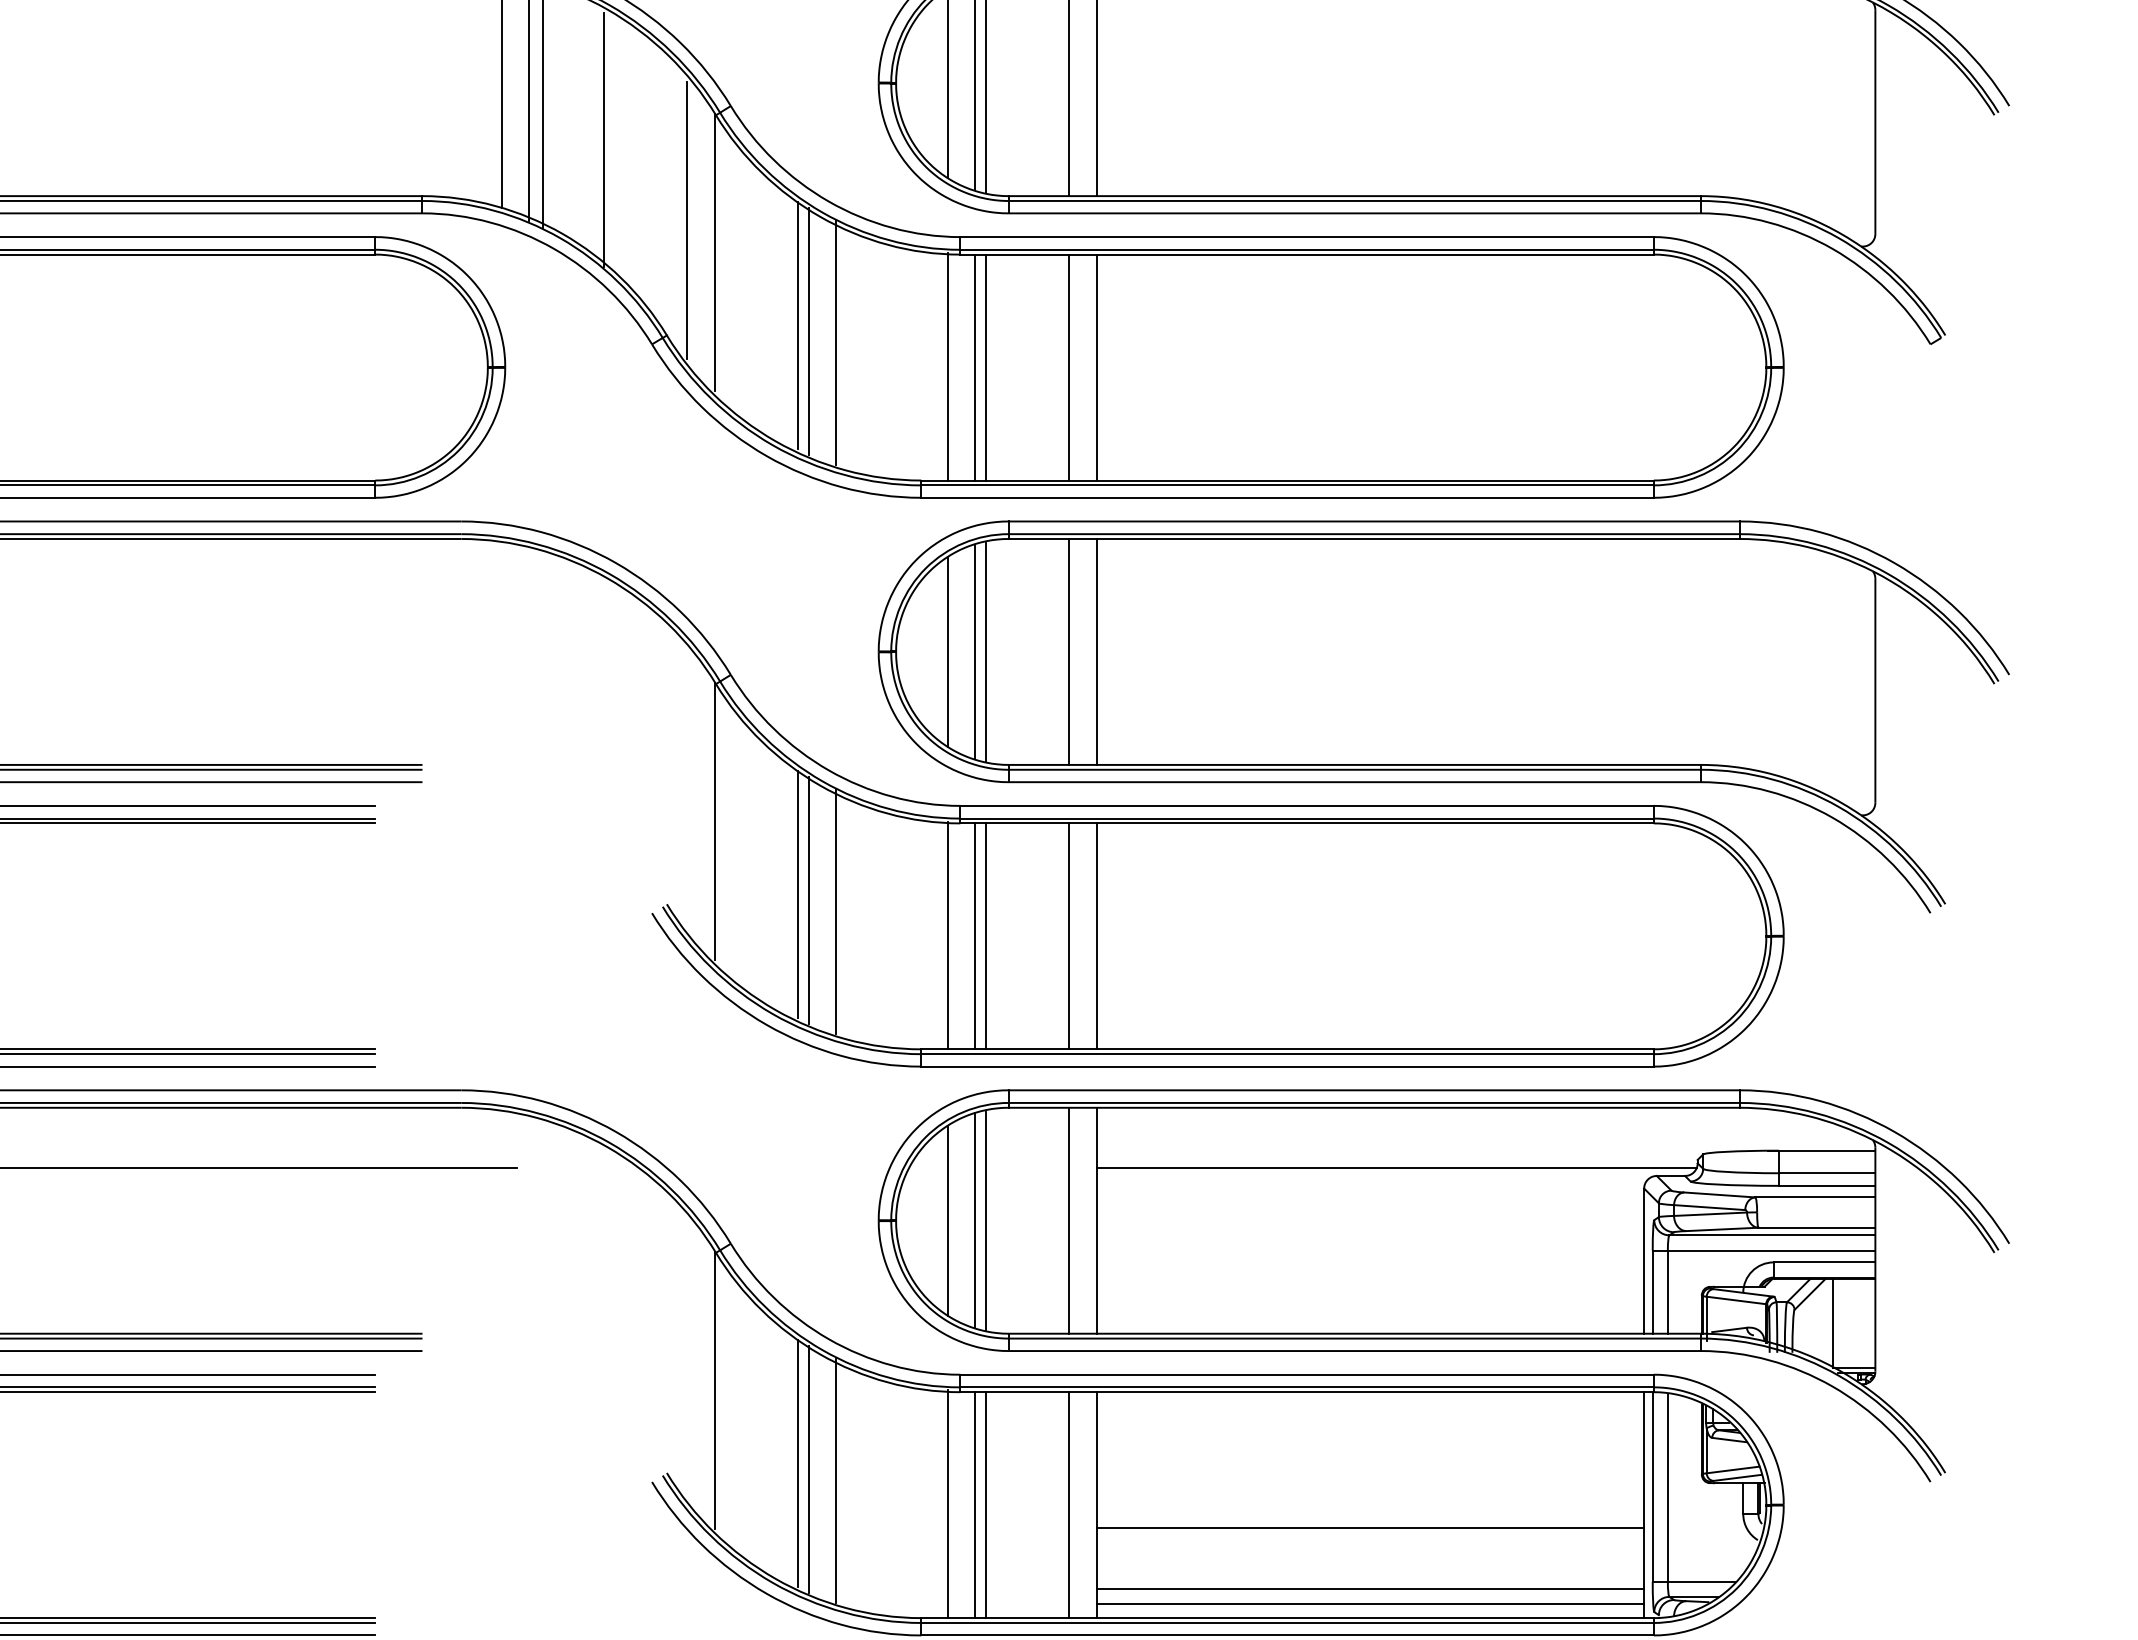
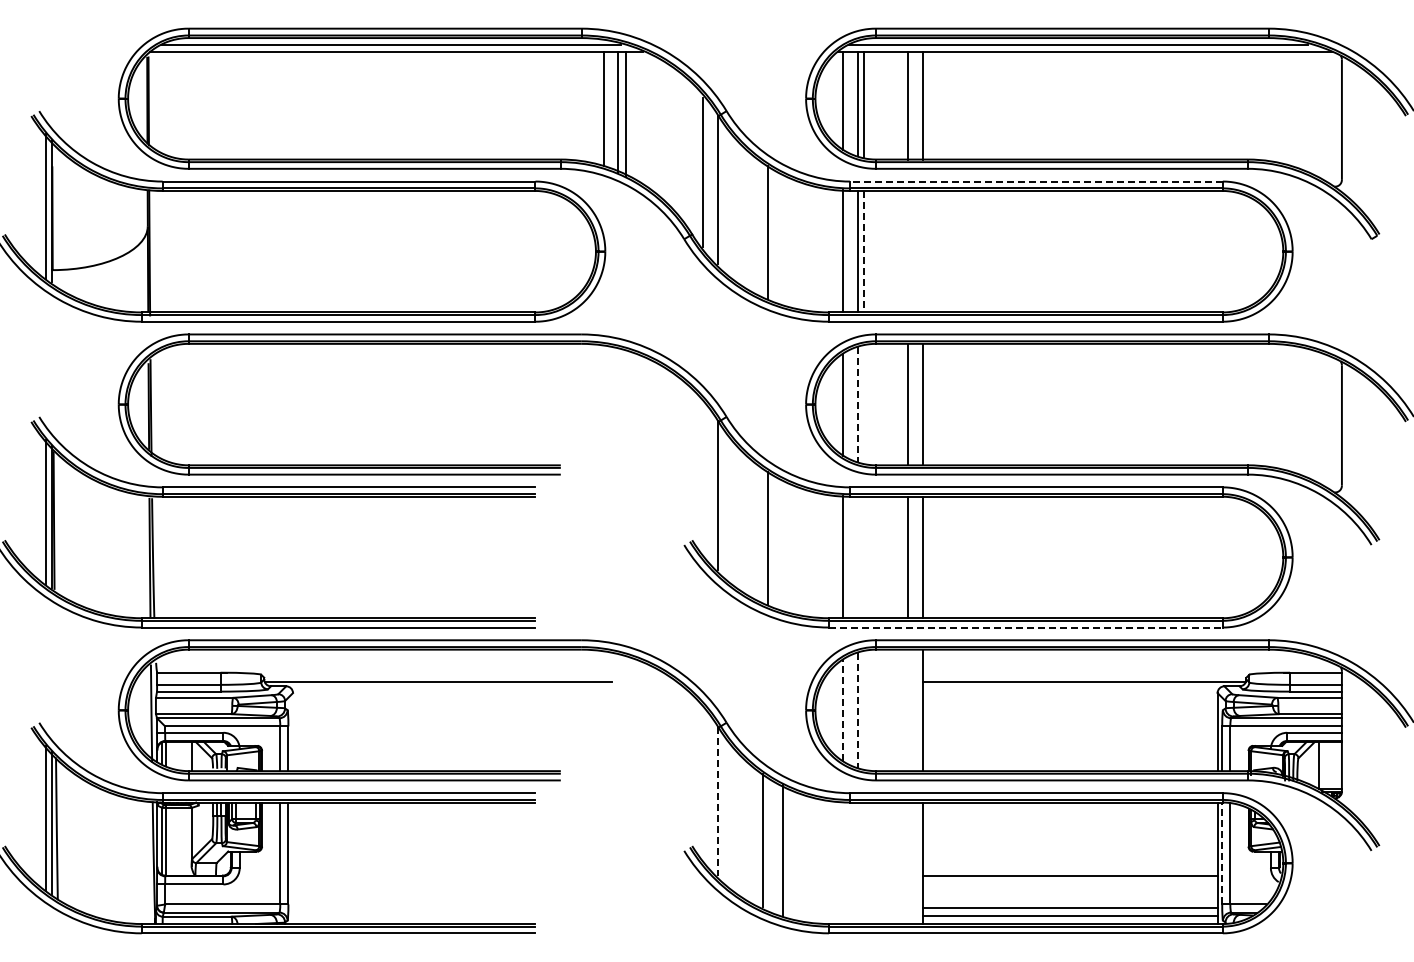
line: (604, 138) -> (658, 128), removed
line: (1305, 236) -> (1035, 181), solid -> dashed
line: (797, 324) -> (762, 228), removed
line: (836, 342) -> (783, 238), removed
line: (985, 367) -> (863, 251), solid -> dashed
line: (1069, 367) -> (908, 251), removed
line: (1097, 367) -> (923, 251), removed
line: (976, 651) -> (858, 404), solid -> dashed
line: (985, 651) -> (863, 404), removed
line: (797, 893) -> (762, 534), removed
line: (836, 912) -> (783, 544), removed
line: (976, 936) -> (858, 557), removed
line: (985, 936) -> (863, 557), removed
line: (1286, 1066) -> (1025, 627), solid -> dashed
line: (948, 1220) -> (843, 710), solid -> dashed
line: (976, 1220) -> (858, 710), solid -> dashed
line: (985, 1220) -> (863, 710), removed
line: (1069, 1220) -> (908, 710), removed
line: (715, 1390) -> (718, 801), solid -> dashed
line: (808, 1468) -> (768, 843), removed
line: (1653, 1486) -> (1222, 853), solid -> dashed
line: (948, 1503) -> (843, 862), removed
line: (976, 1503) -> (858, 862), removed
line: (985, 1503) -> (863, 862), removed
line: (1069, 1503) -> (908, 862), removed

